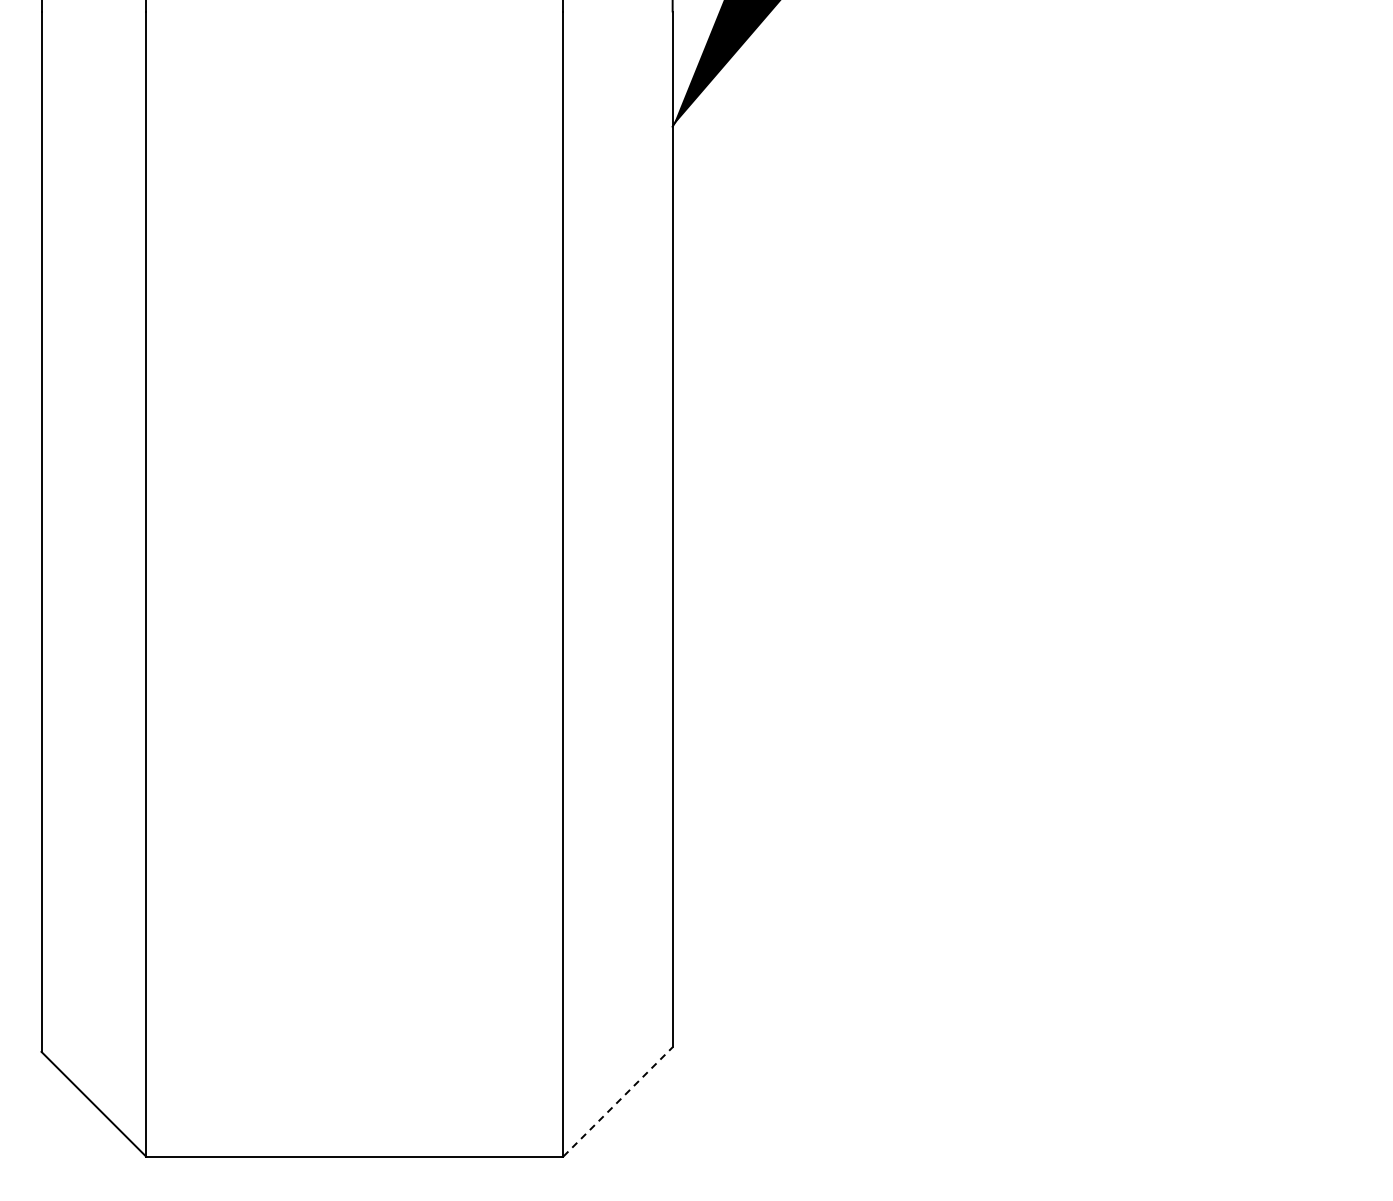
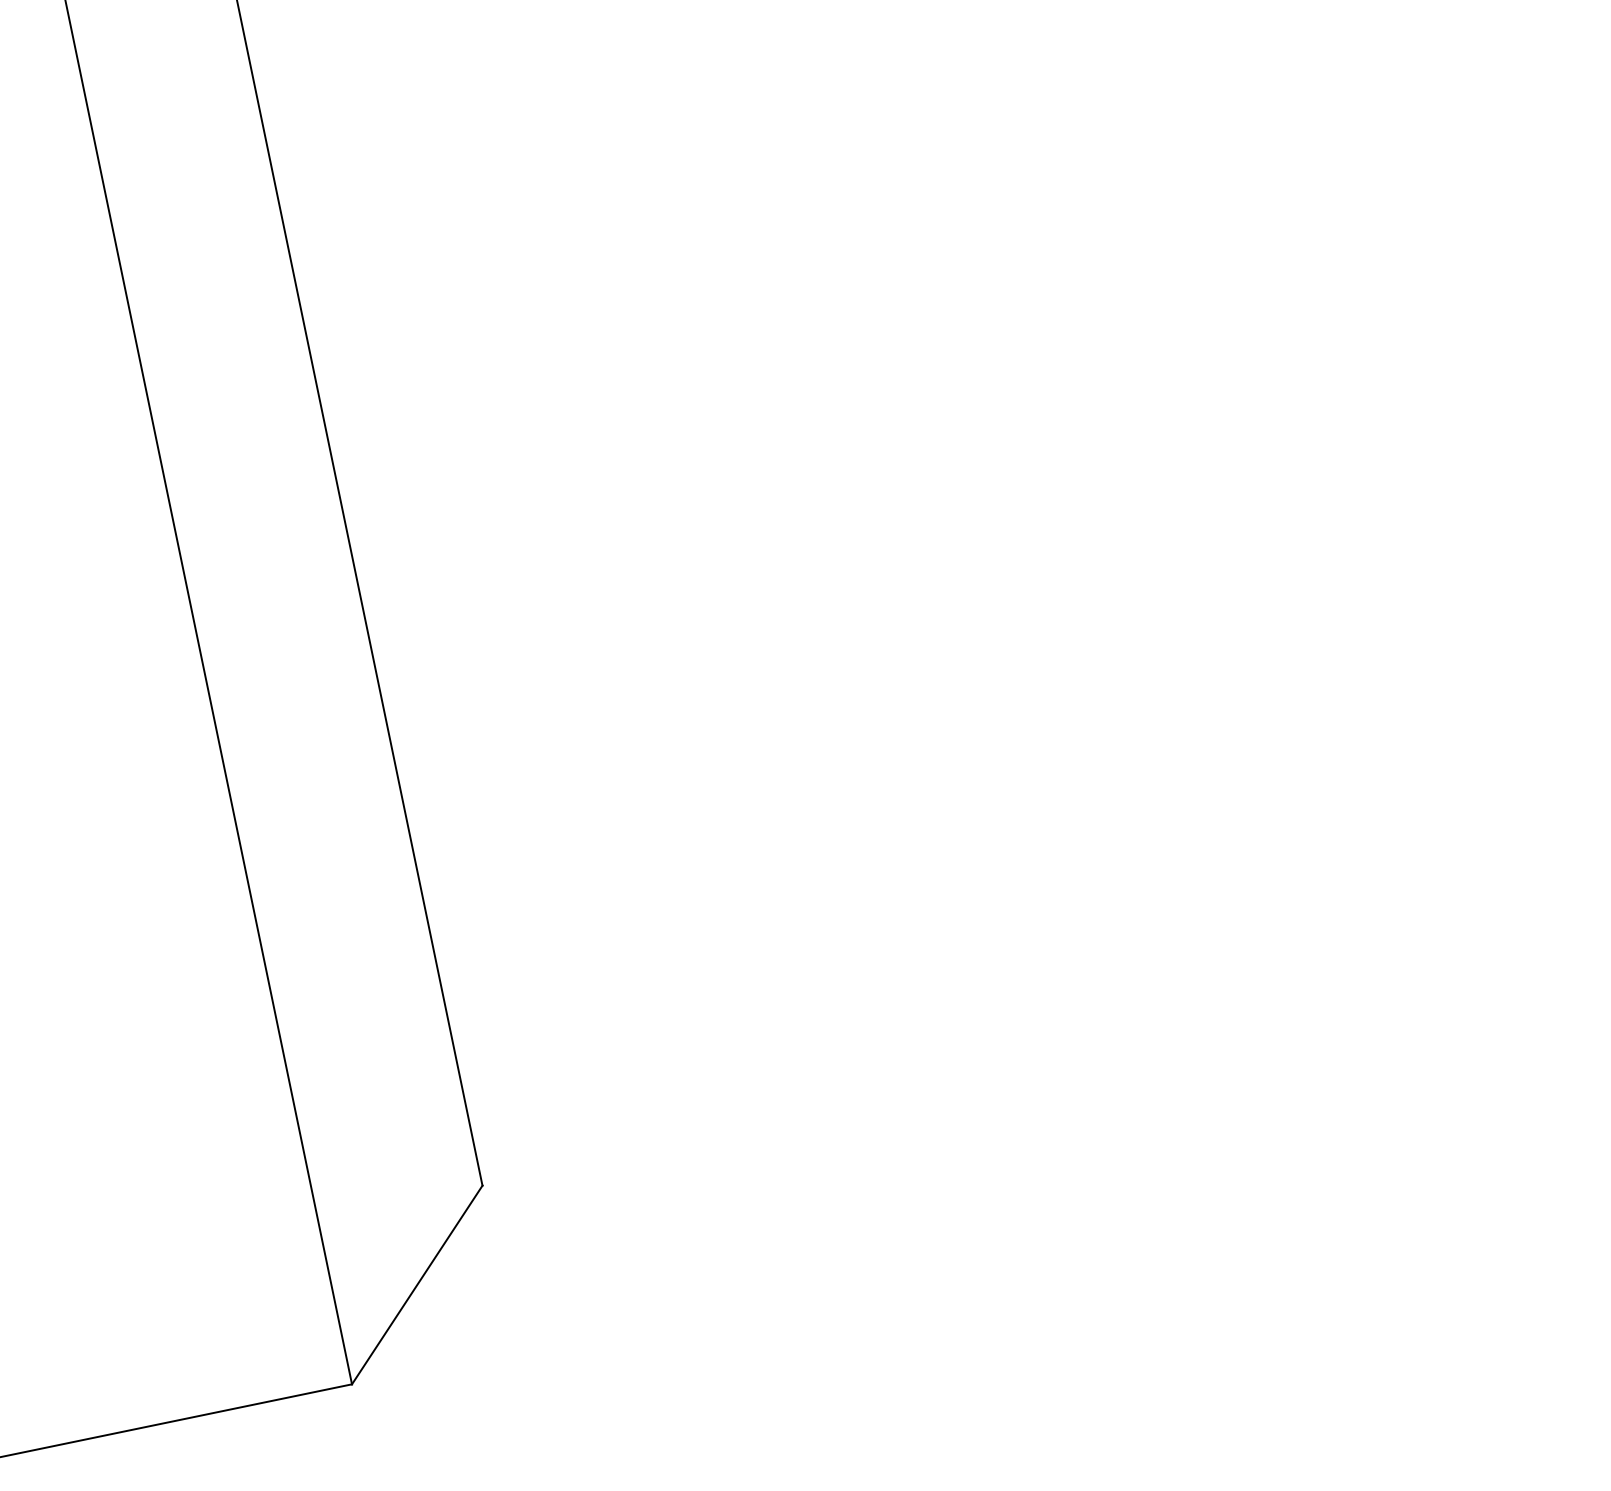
line: (618, 1101) -> (417, 1284), dashed -> solid

